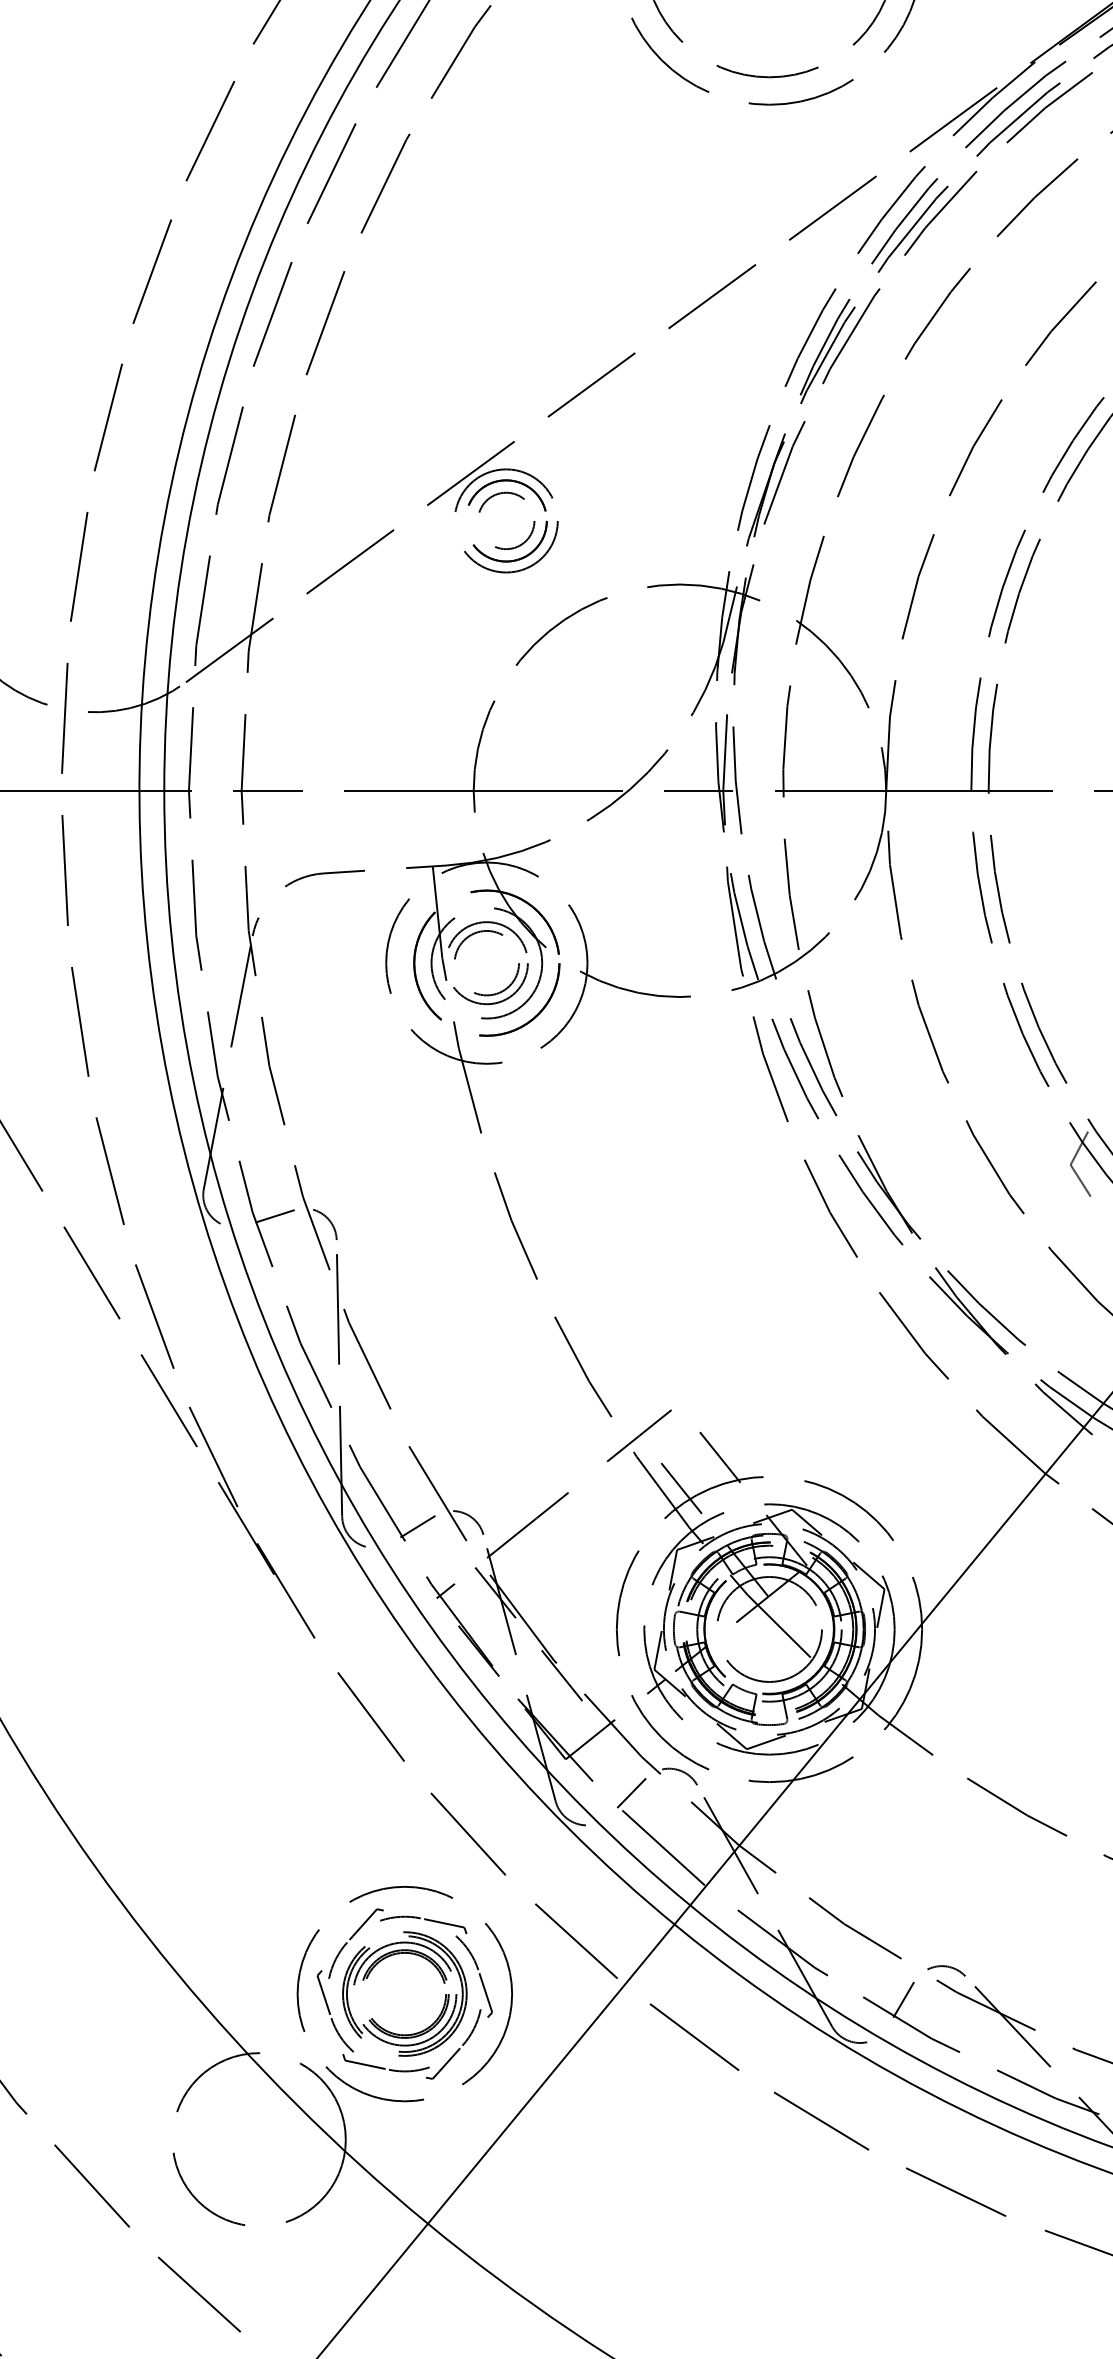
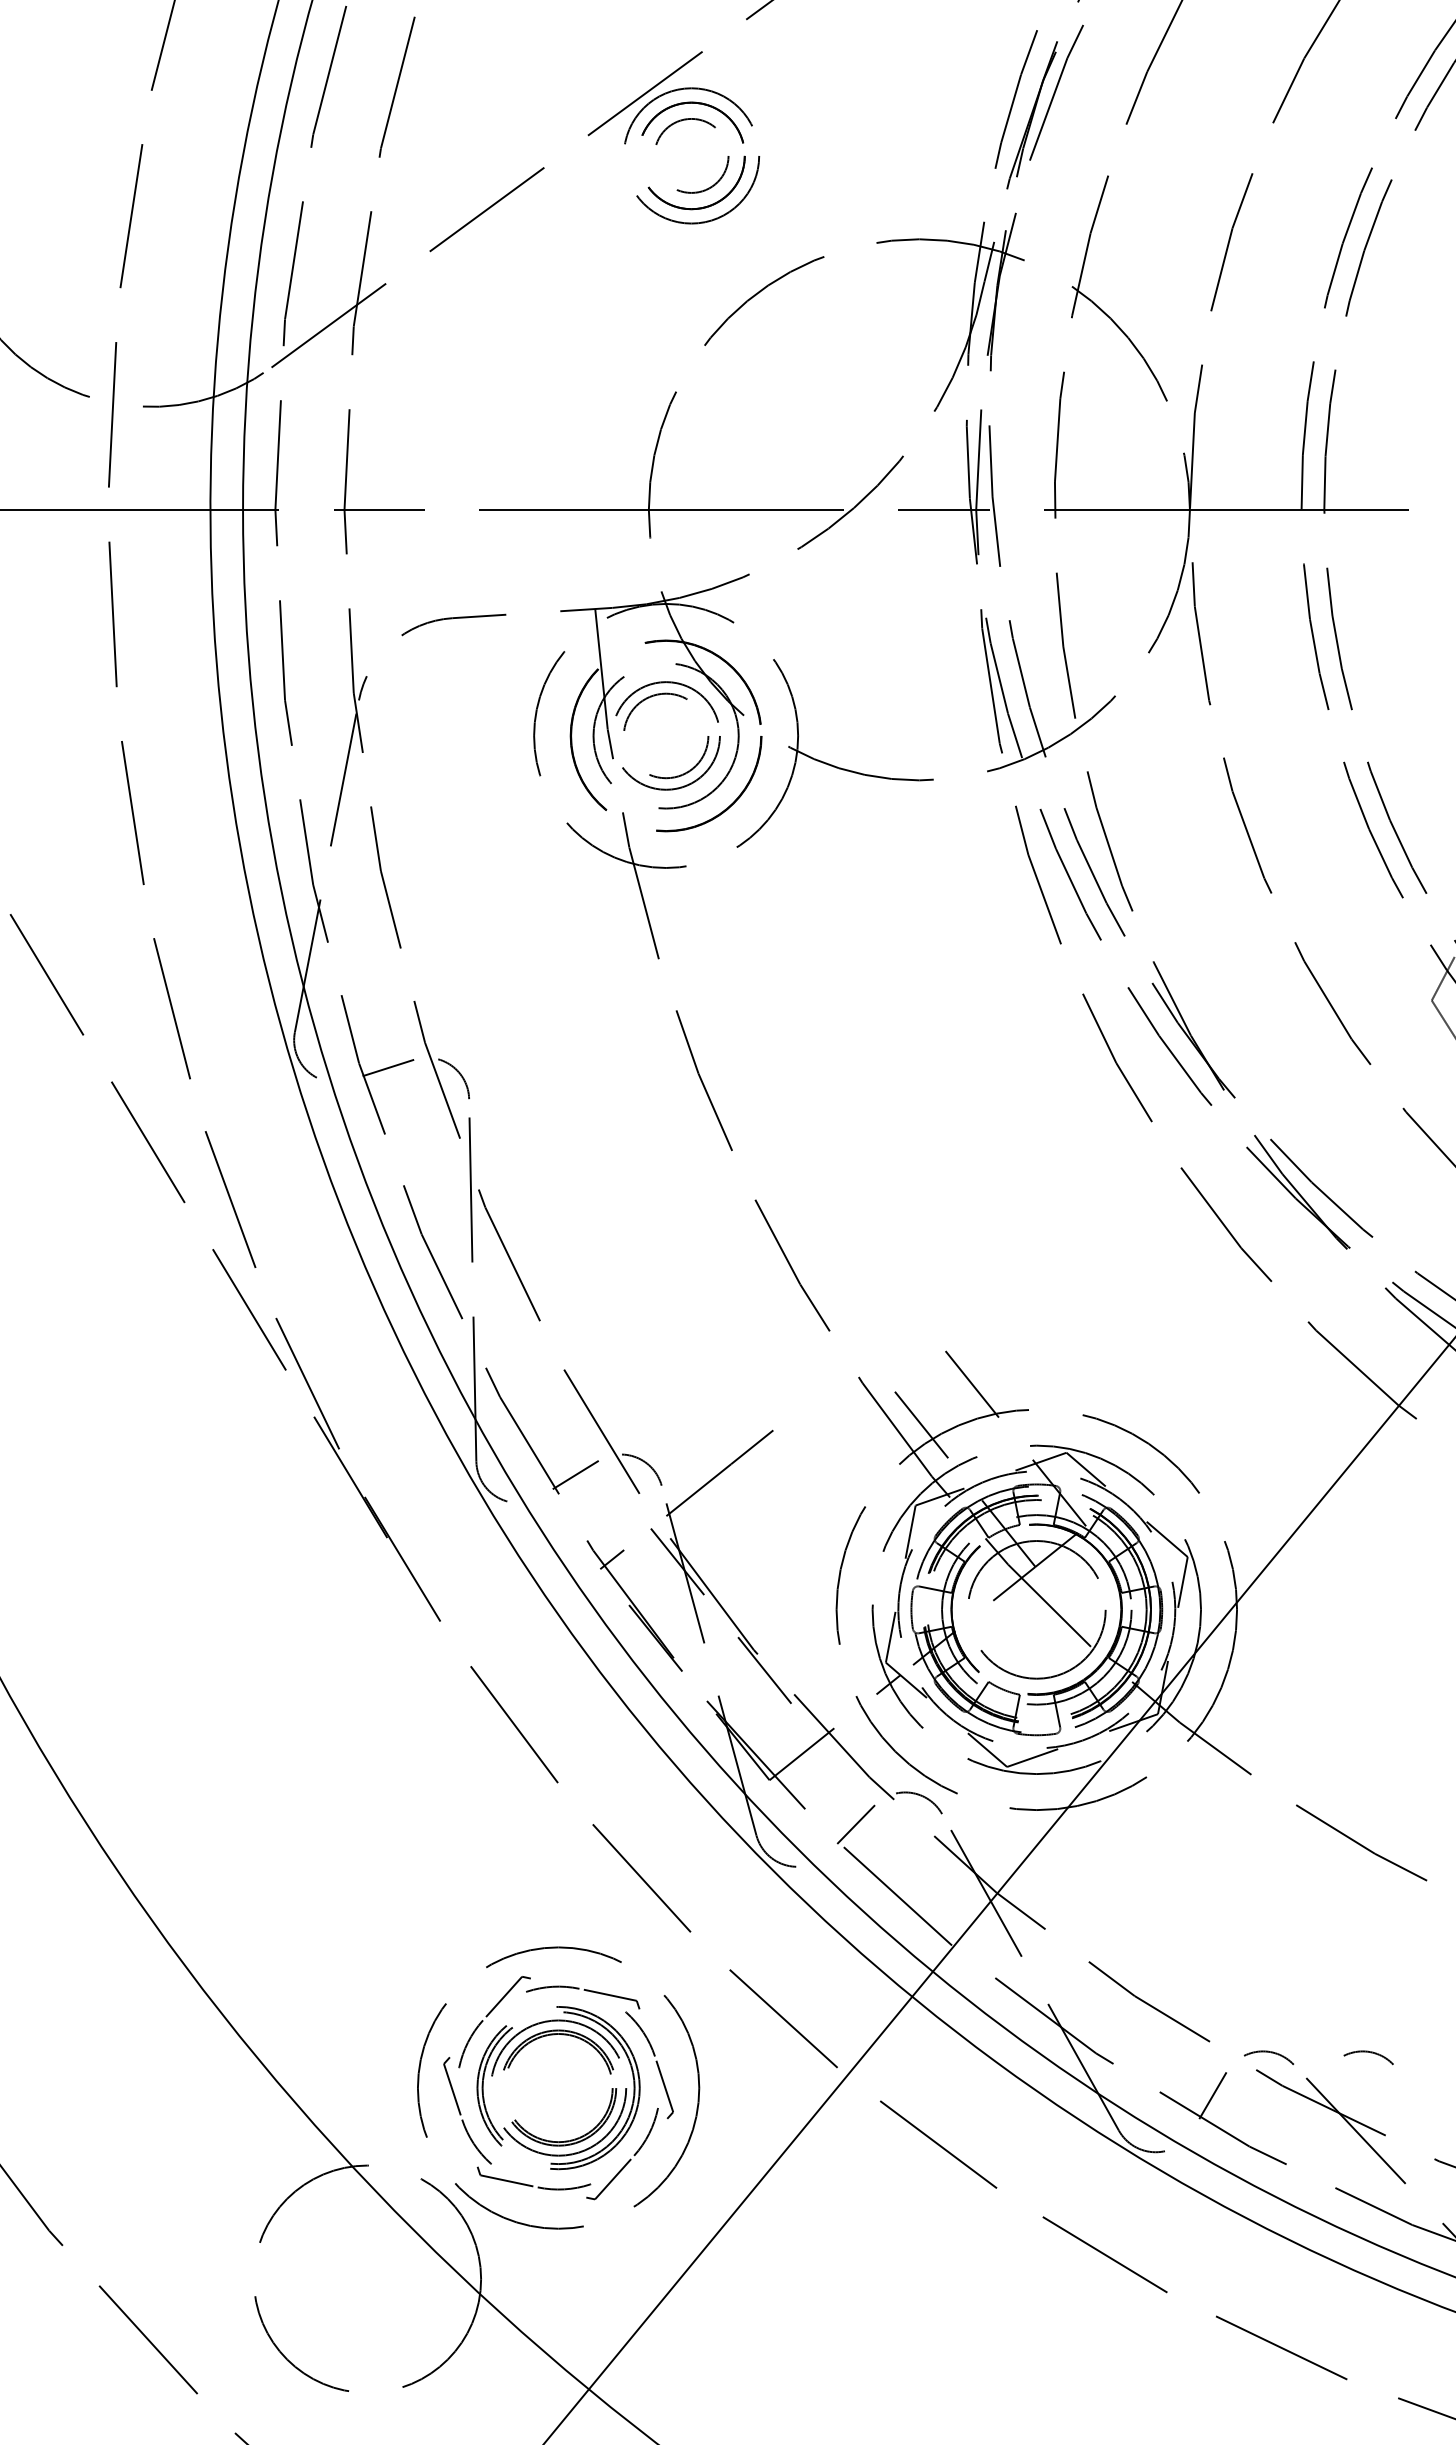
line: (639, 1435) -> (866, 1355), removed
arc: (1022, 1967) -> (1368, 2053), added

